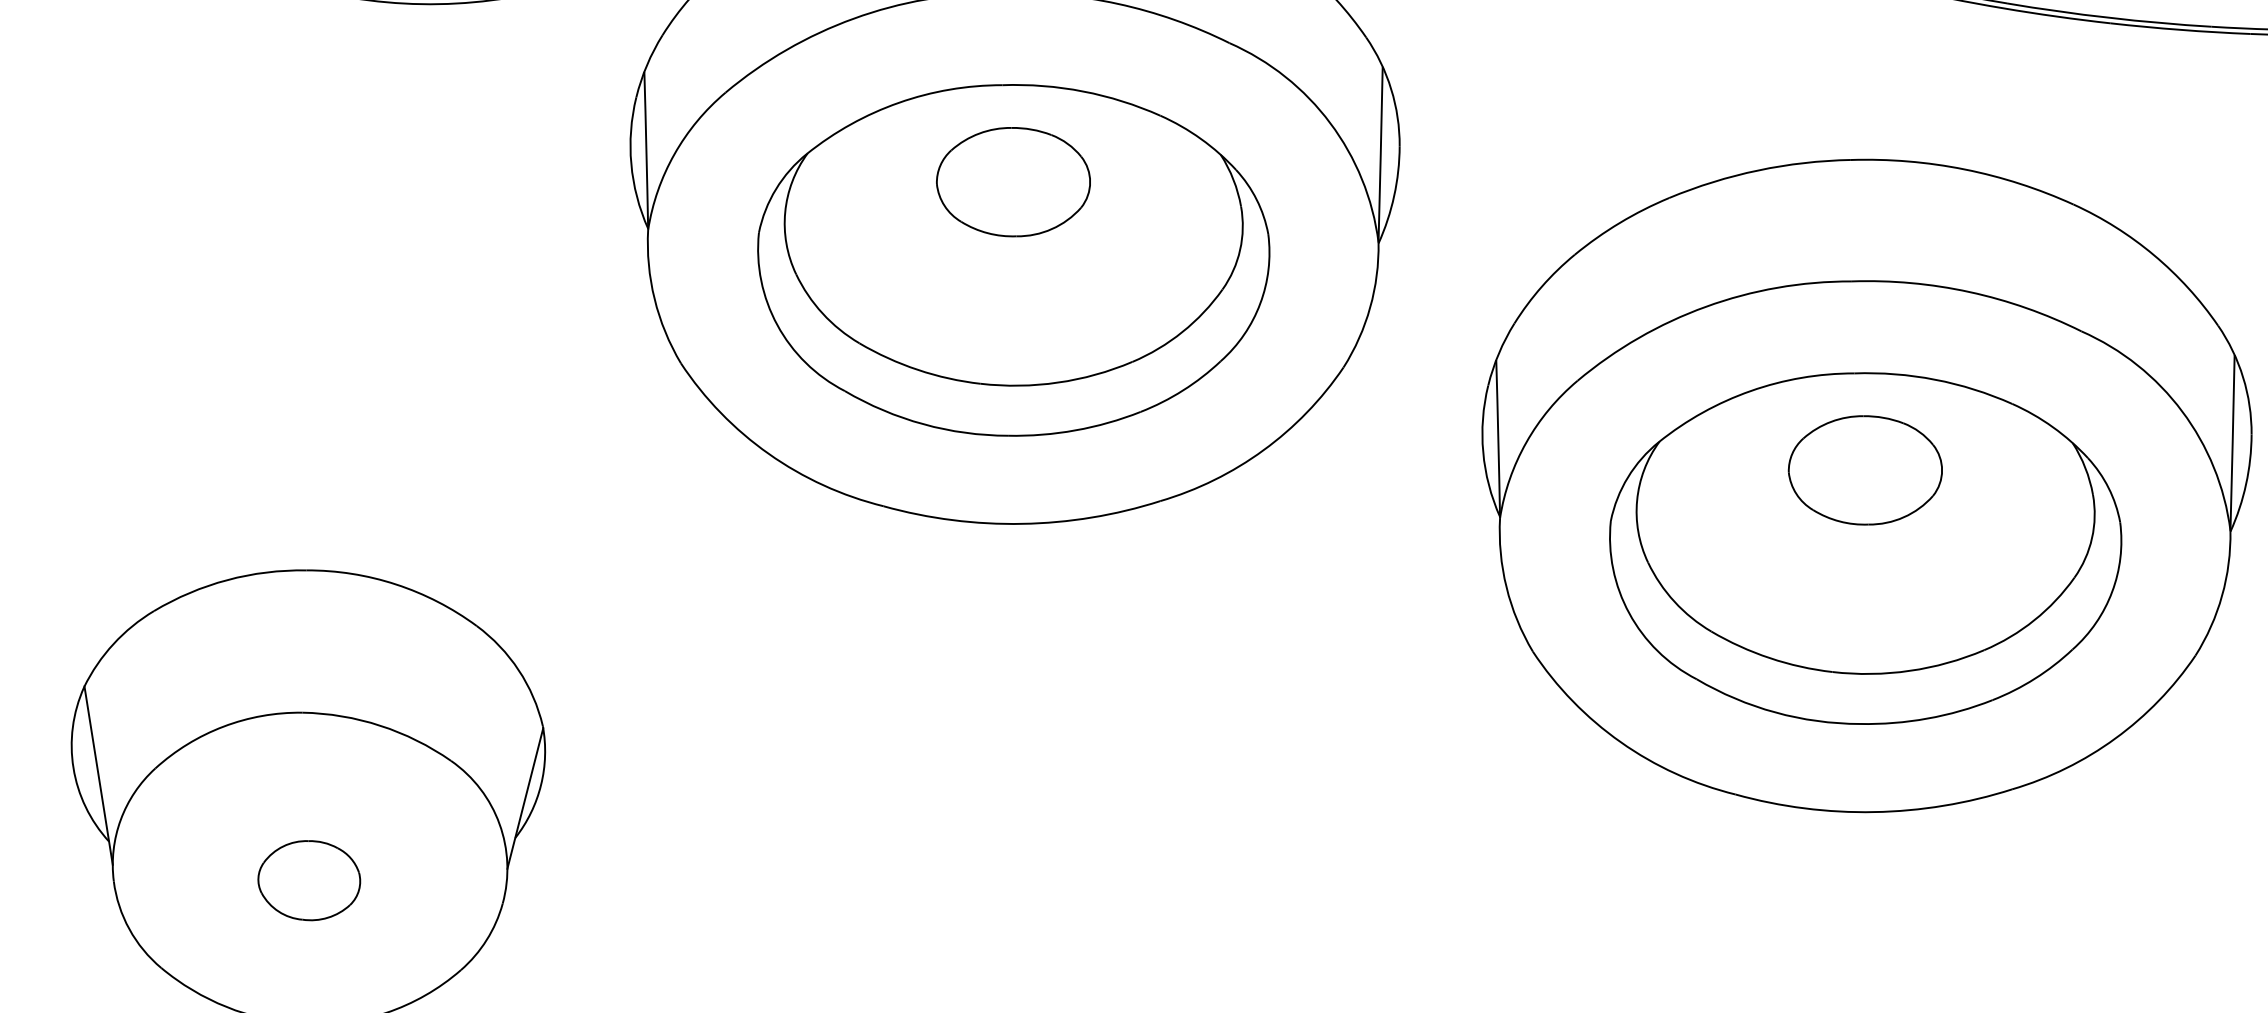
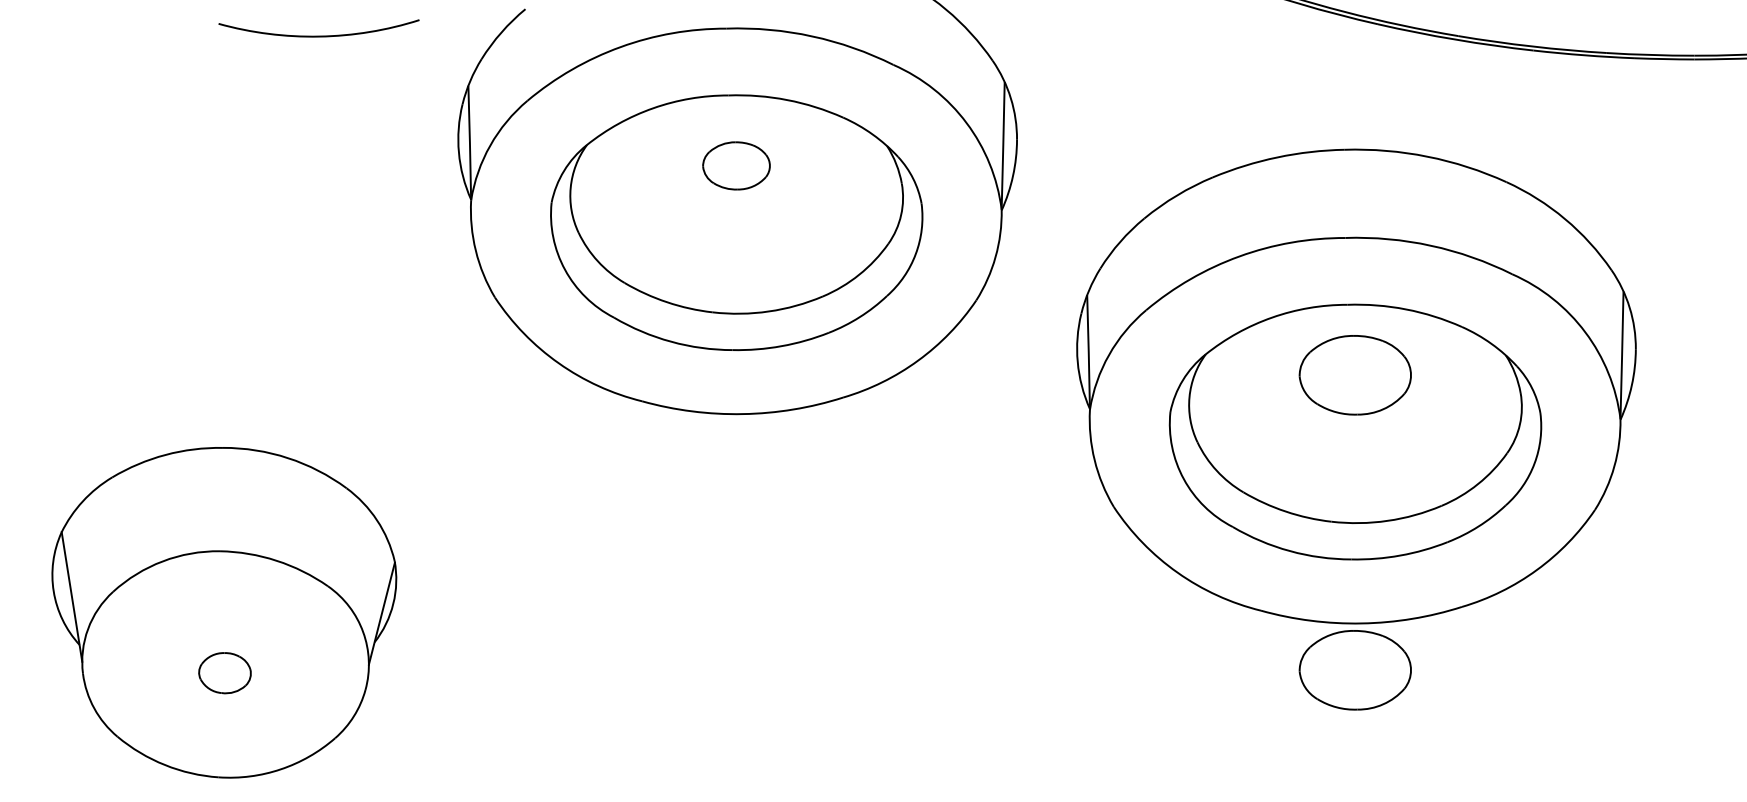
part: (1013, 181) -> (736, 165), size x0.6
part: (1864, 876) -> (1354, 670), added
part: (308, 879) -> (224, 672), size x0.7

